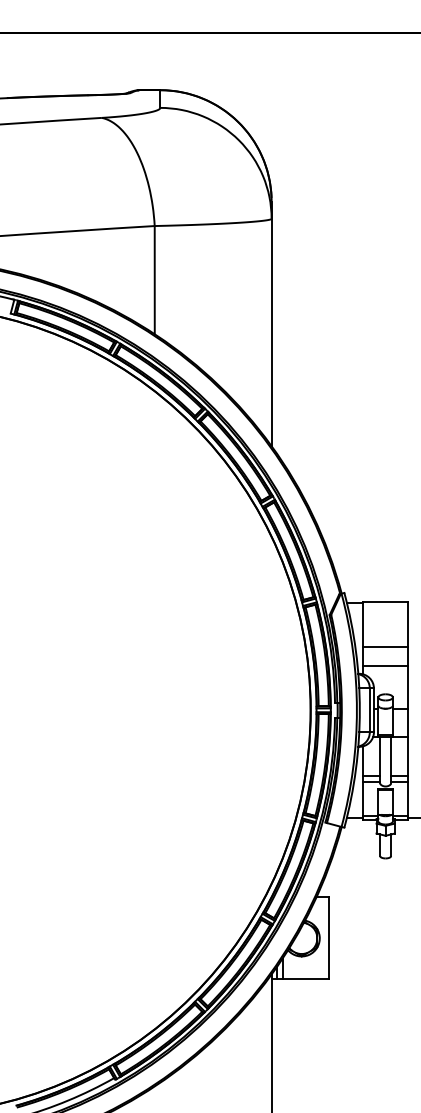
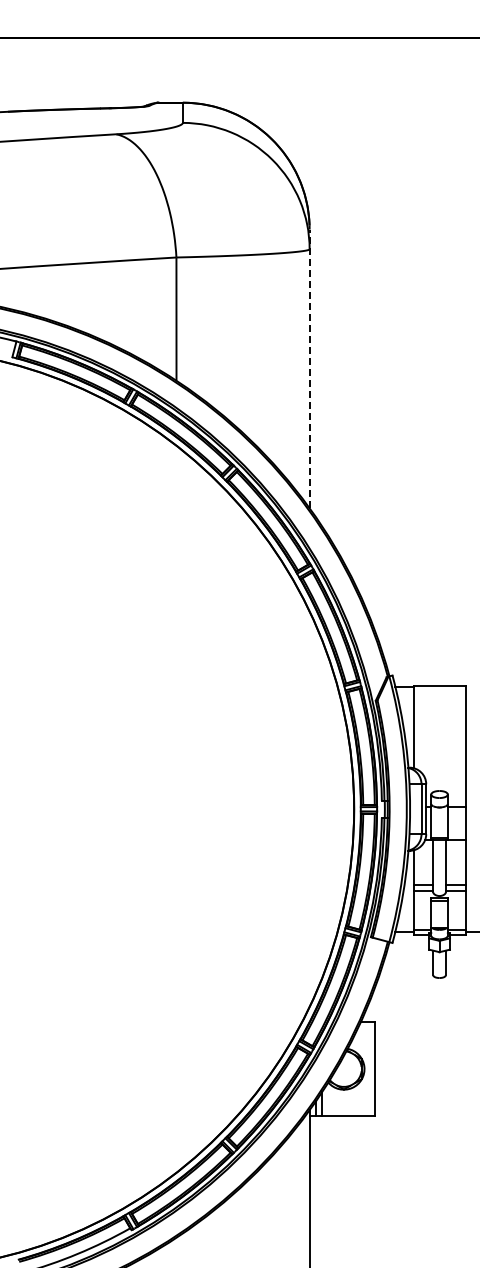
line: (271, 323) -> (309, 368), solid -> dashed
line: (385, 647) -> (439, 737), removed
line: (385, 665) -> (439, 758), removed

